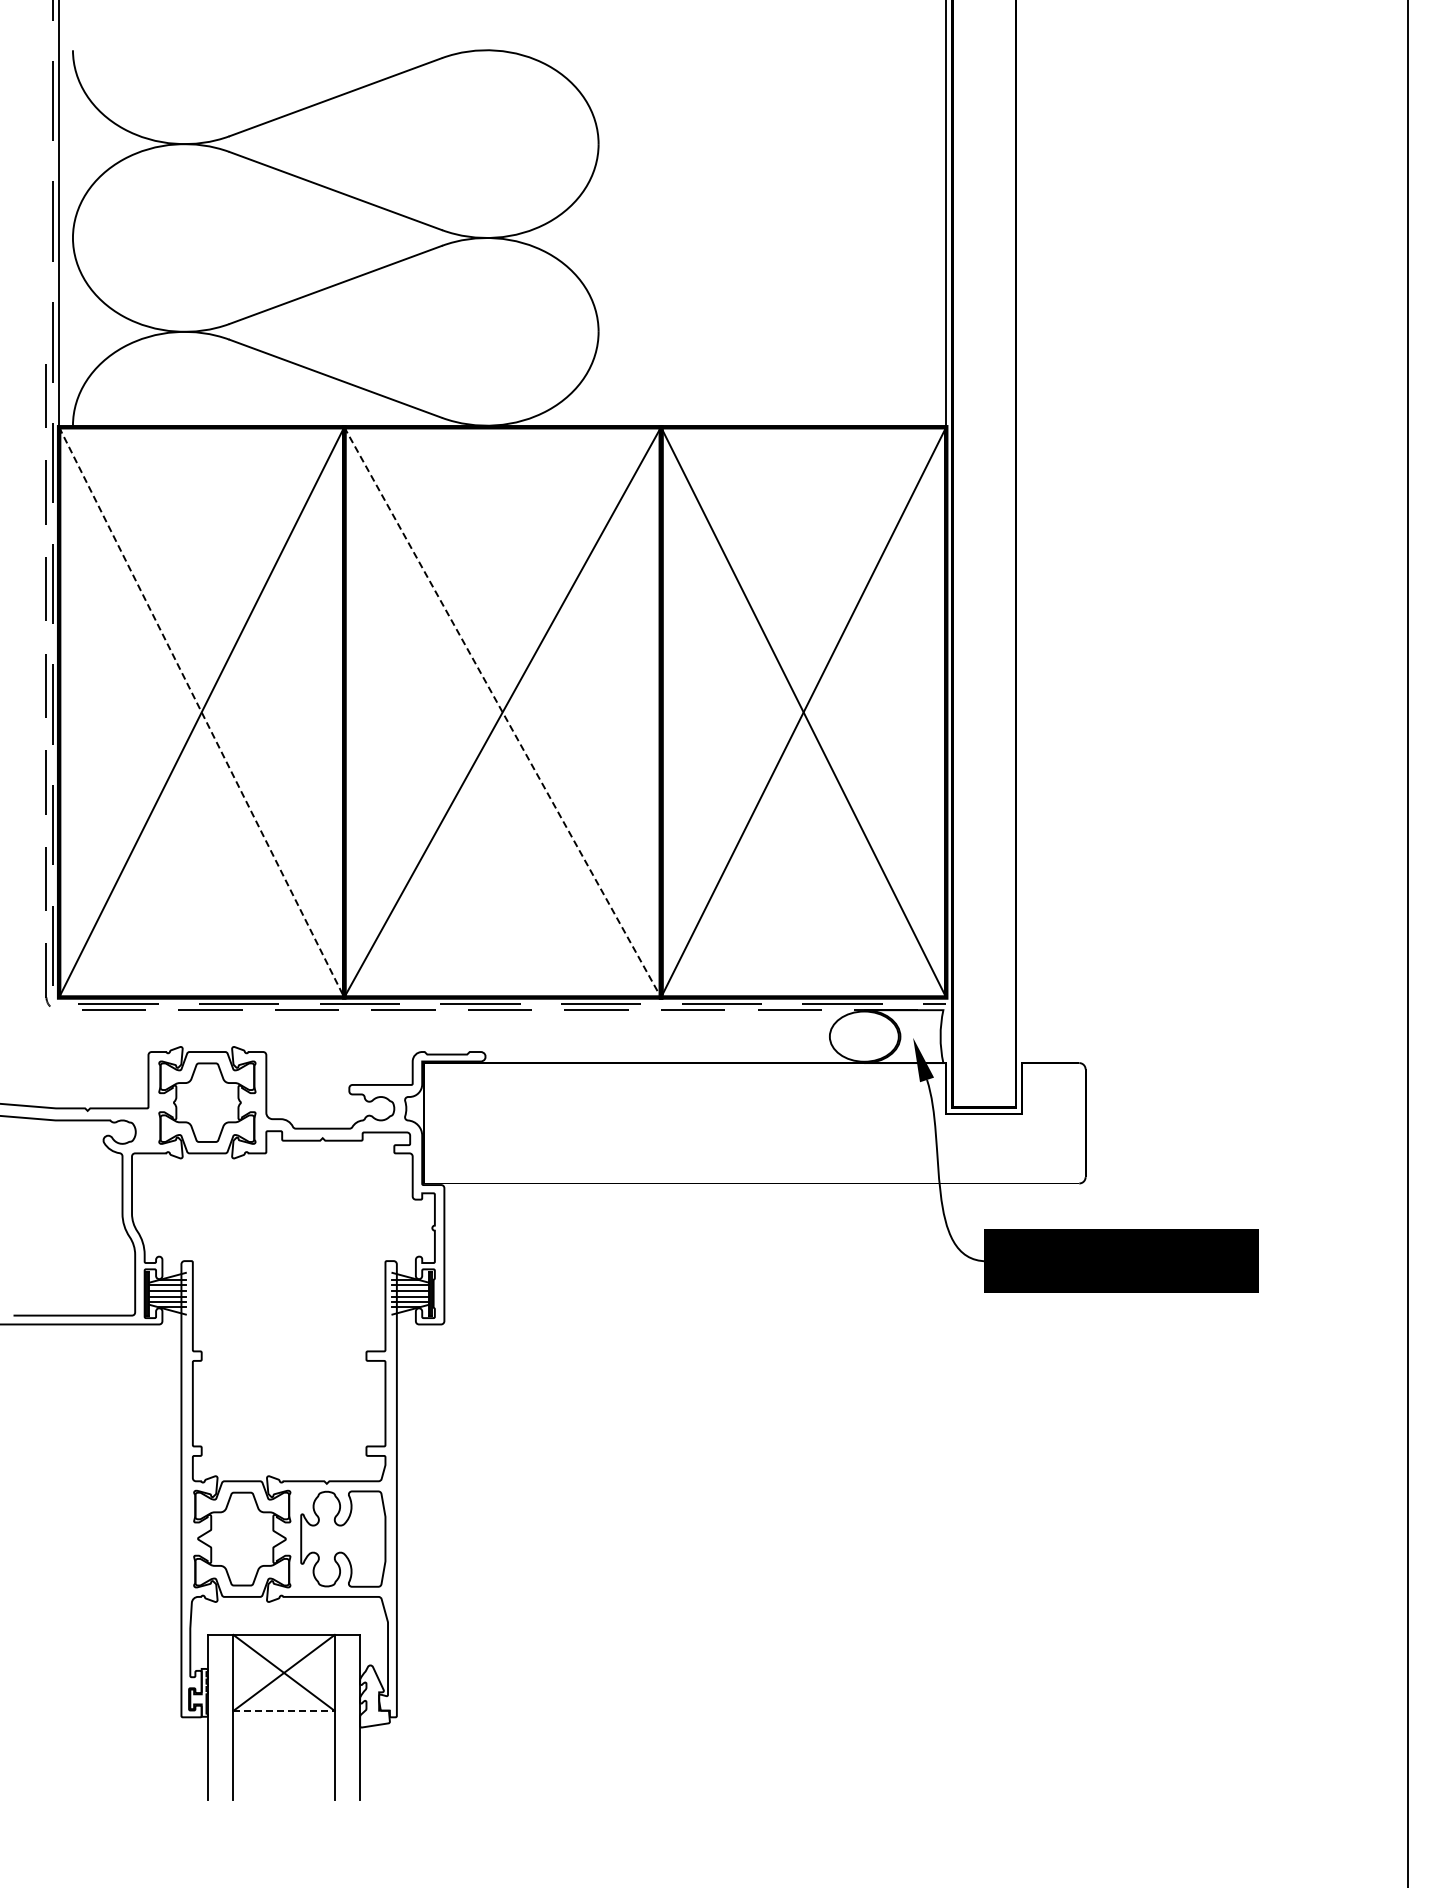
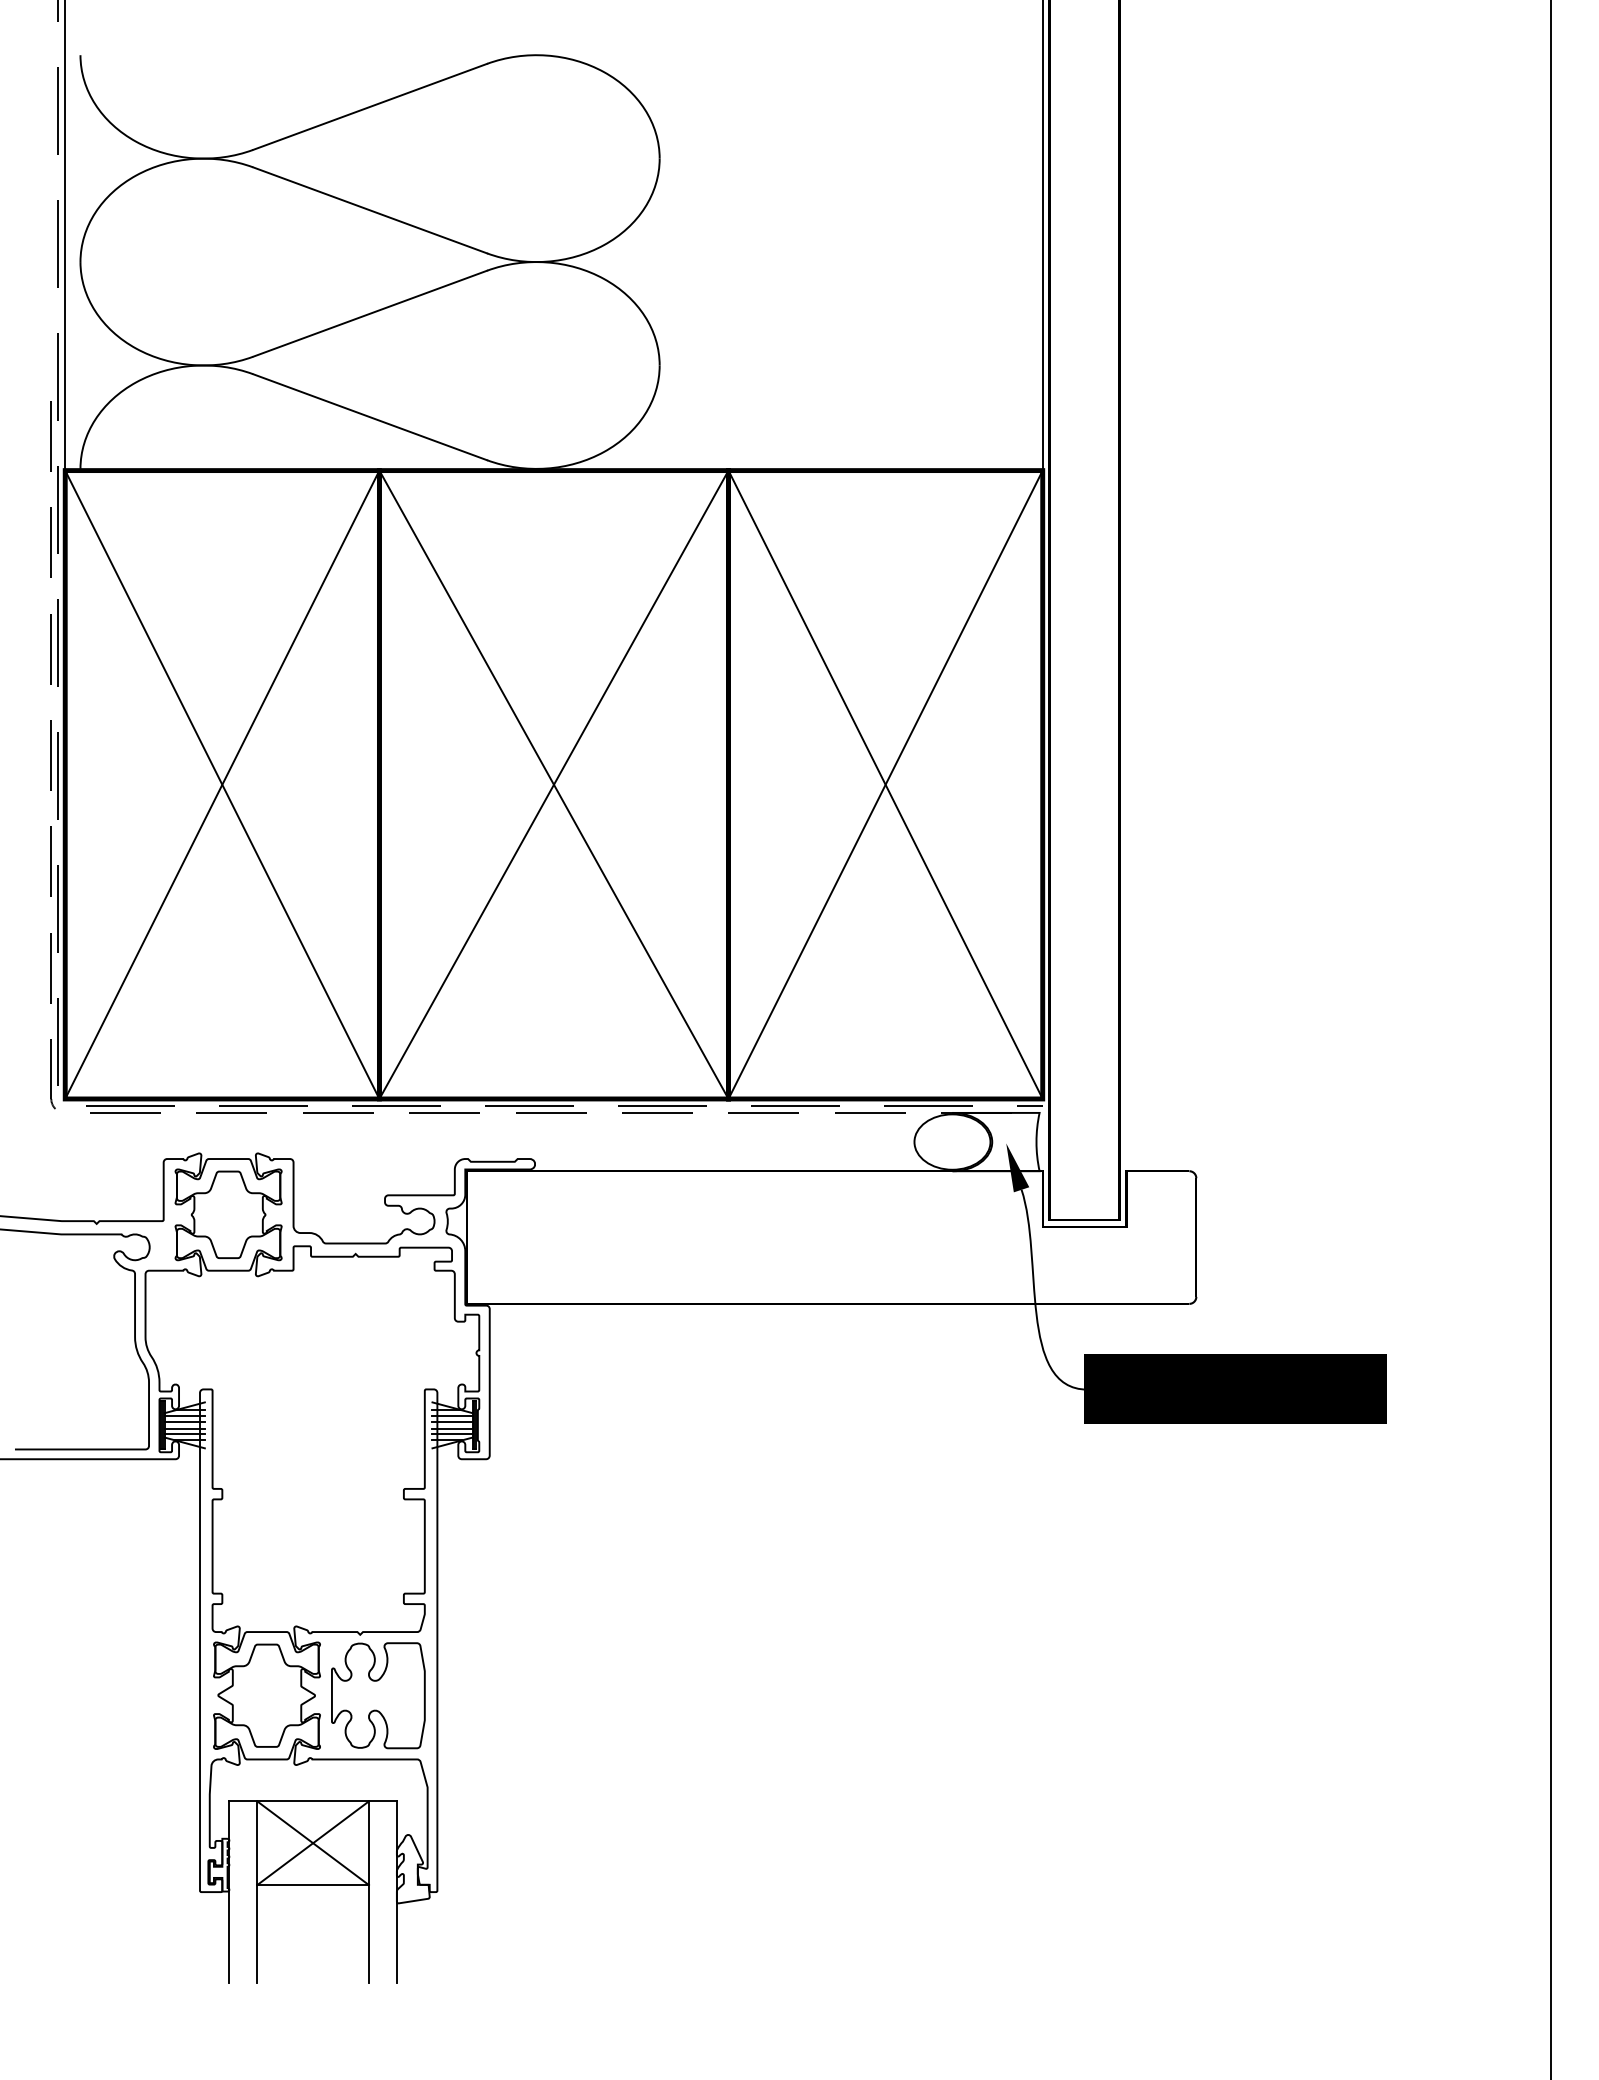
line: (201, 712) -> (222, 784), dashed -> solid
line: (502, 712) -> (553, 784), dashed -> solid
line: (284, 1710) -> (313, 1884), dashed -> solid

